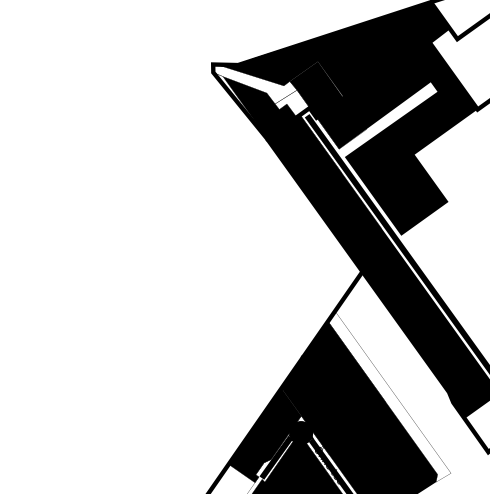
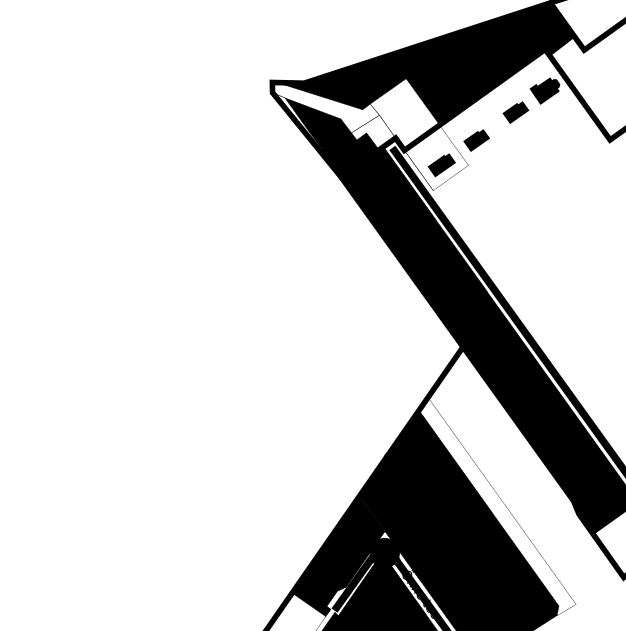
fill: (383, 136) -> (489, 174), removed

